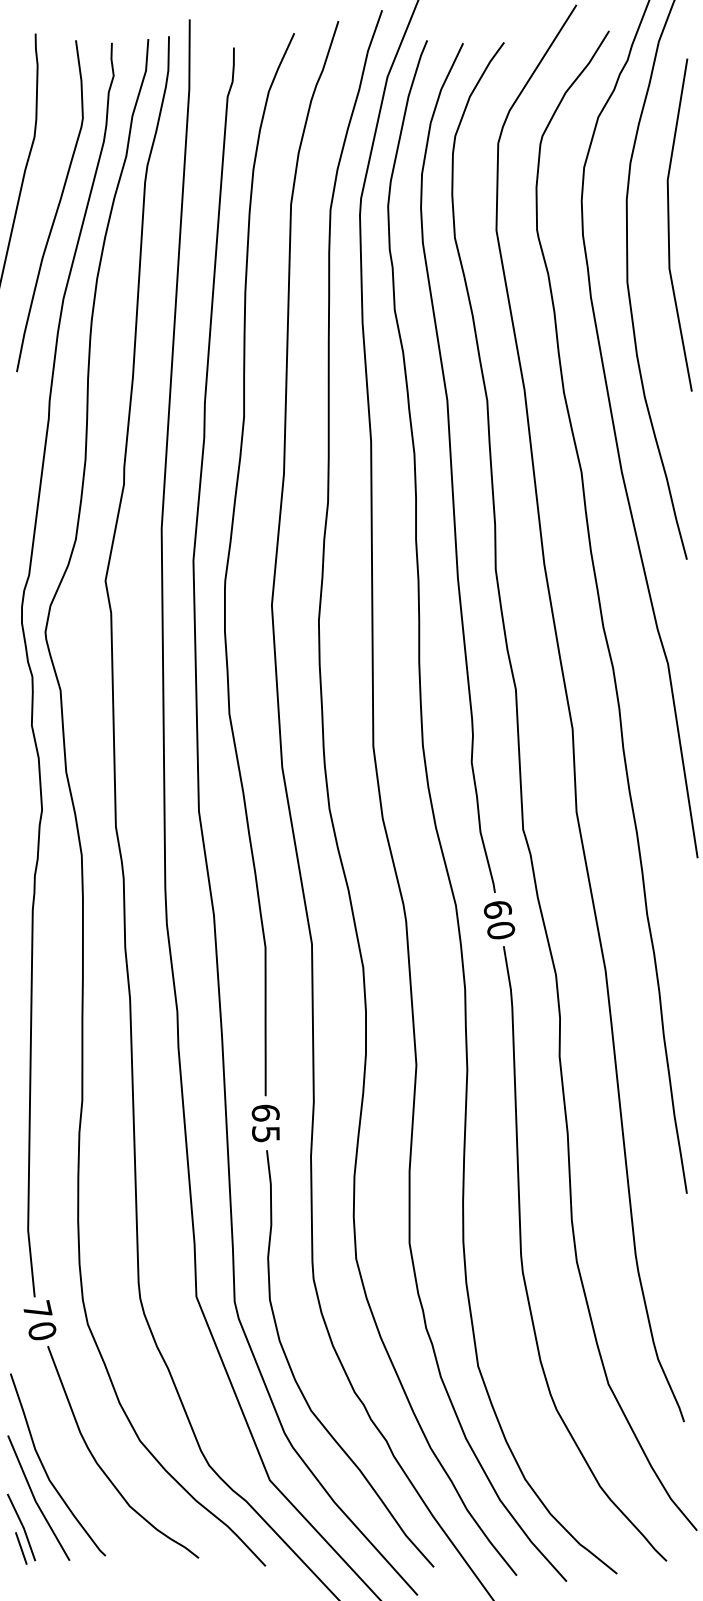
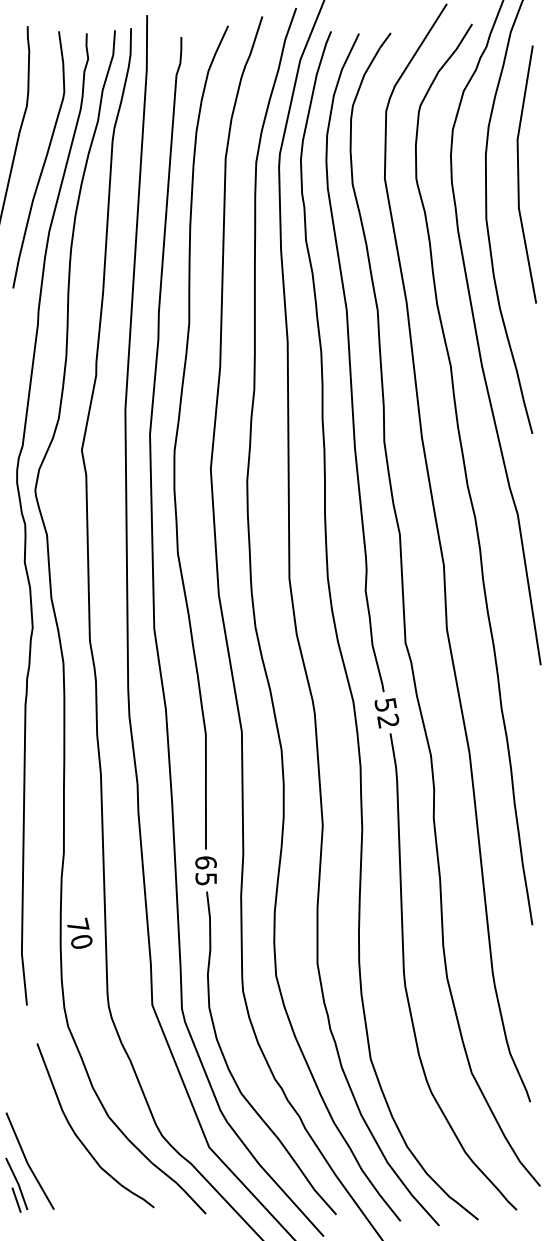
text: (499, 919) -> (387, 712), 60 -> 52
text: (39, 1320) -> (79, 933), moved
curve: (45, 1468) -> (35, 1138), removed

